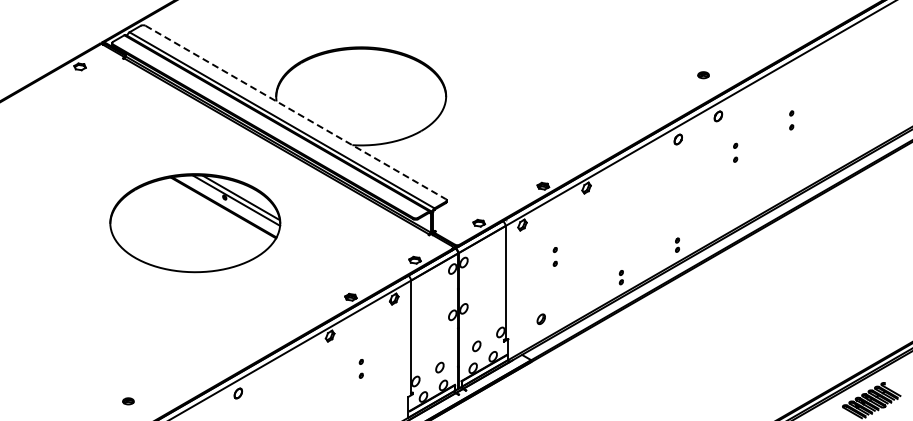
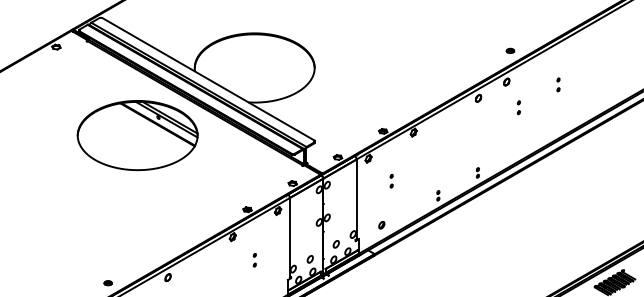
part: (703, 75) -> (510, 51), moved
line: (296, 112) -> (209, 79), dashed -> solid
part: (195, 223) -> (137, 135), moved
part: (128, 401) -> (108, 283), moved

